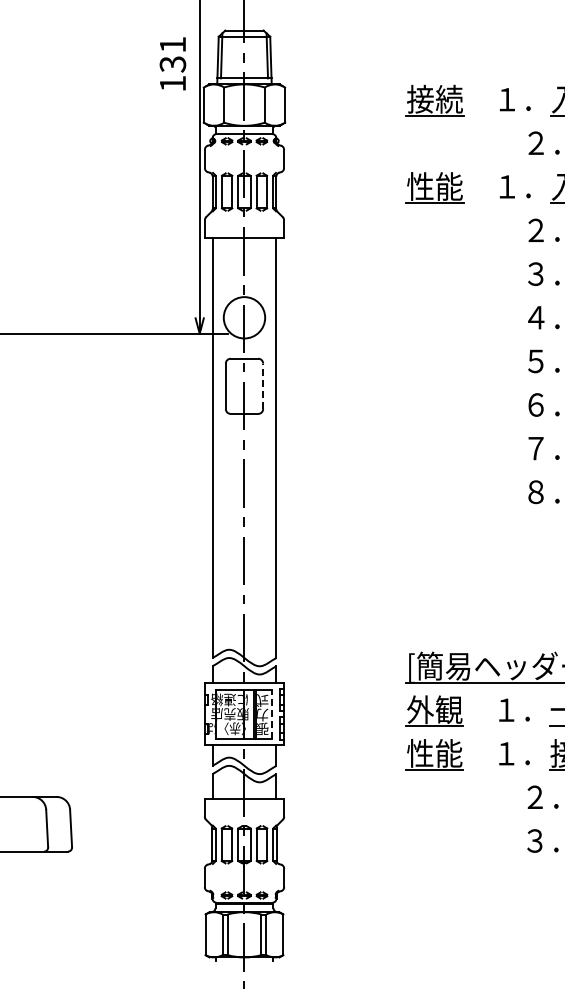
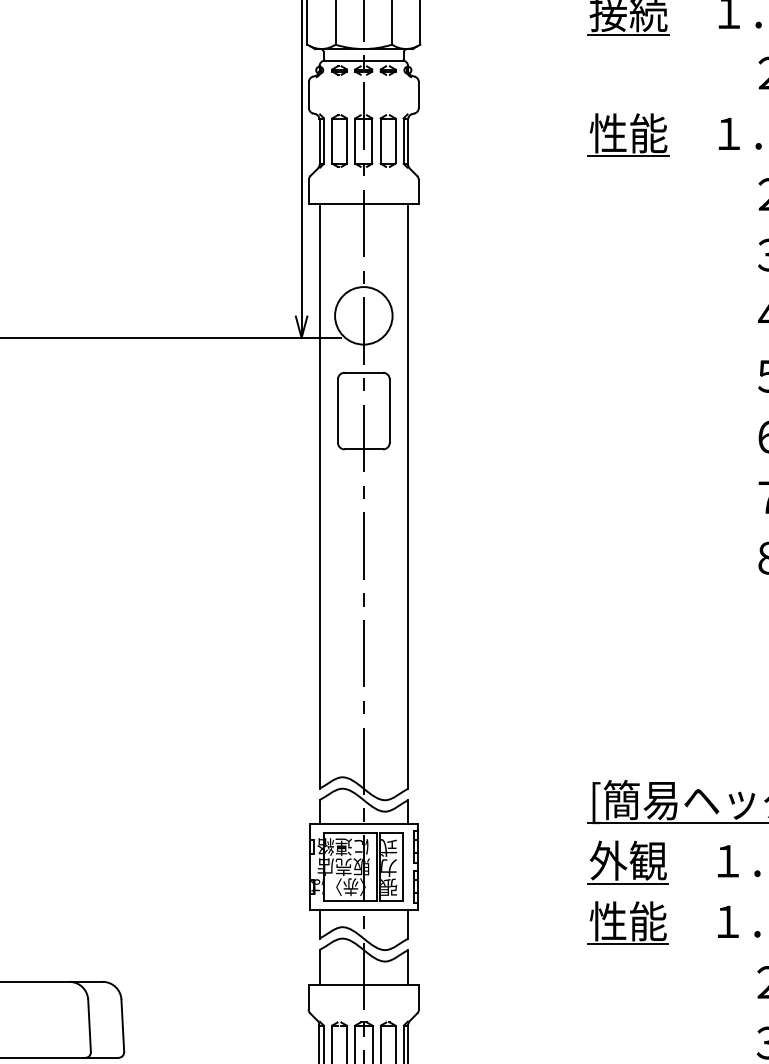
line: (263, 386) -> (390, 411), dashed -> solid
line: (272, 714) -> (402, 867), dashed -> solid

